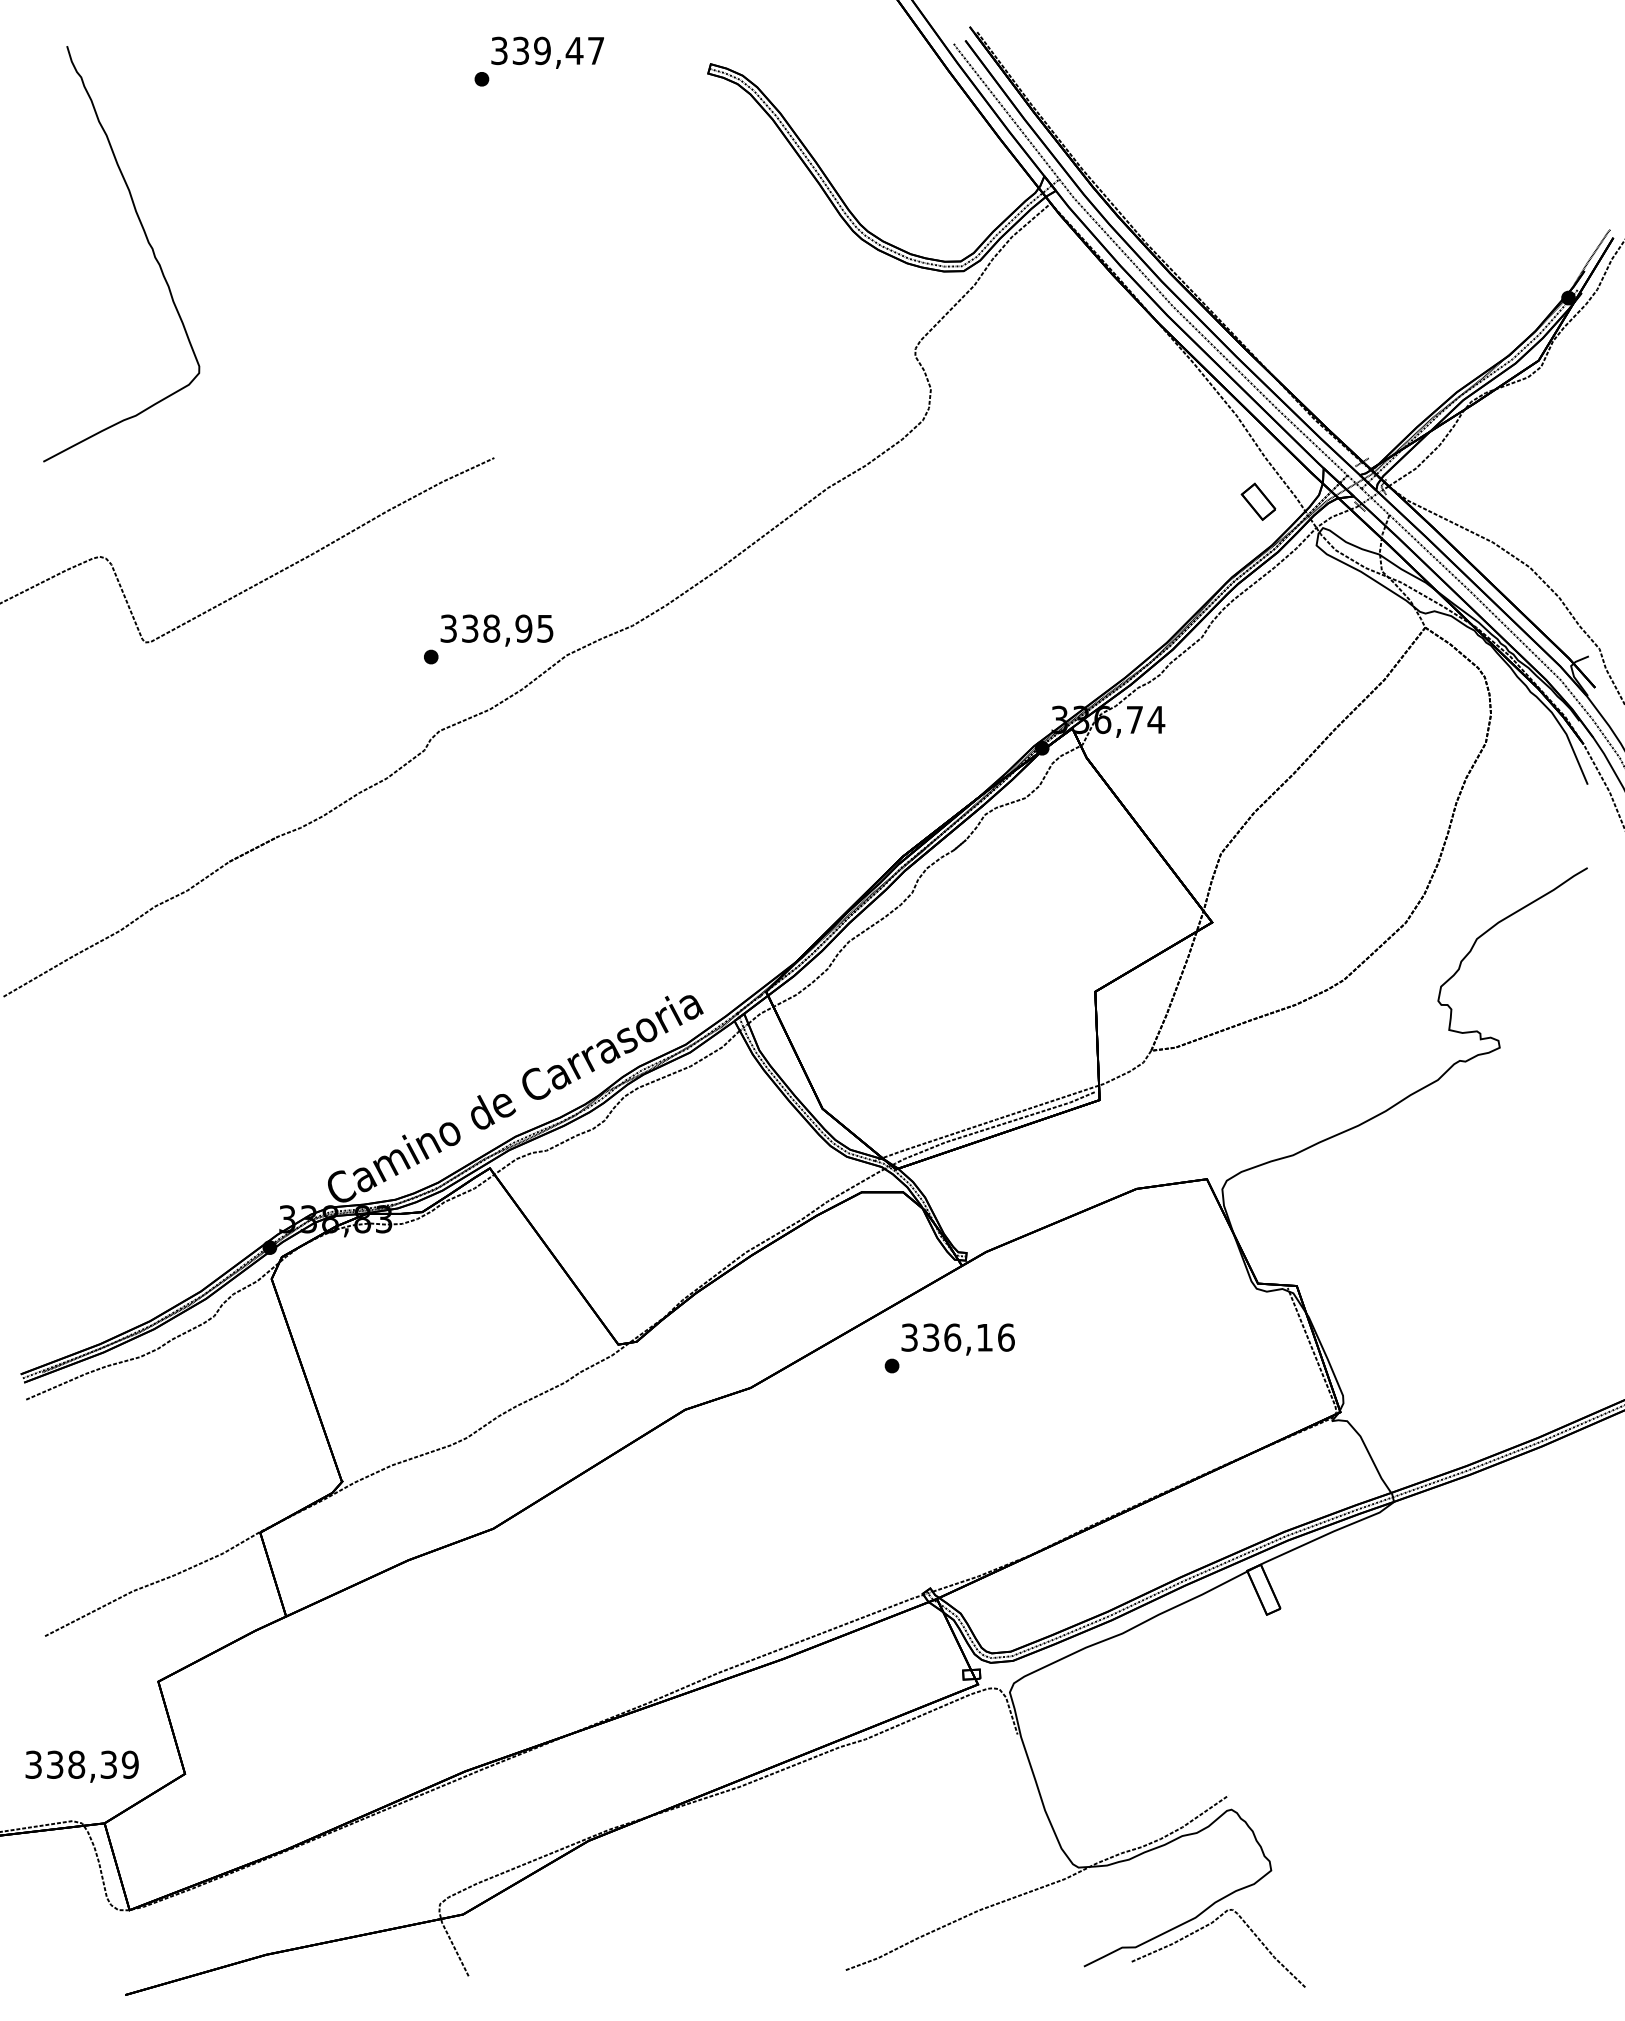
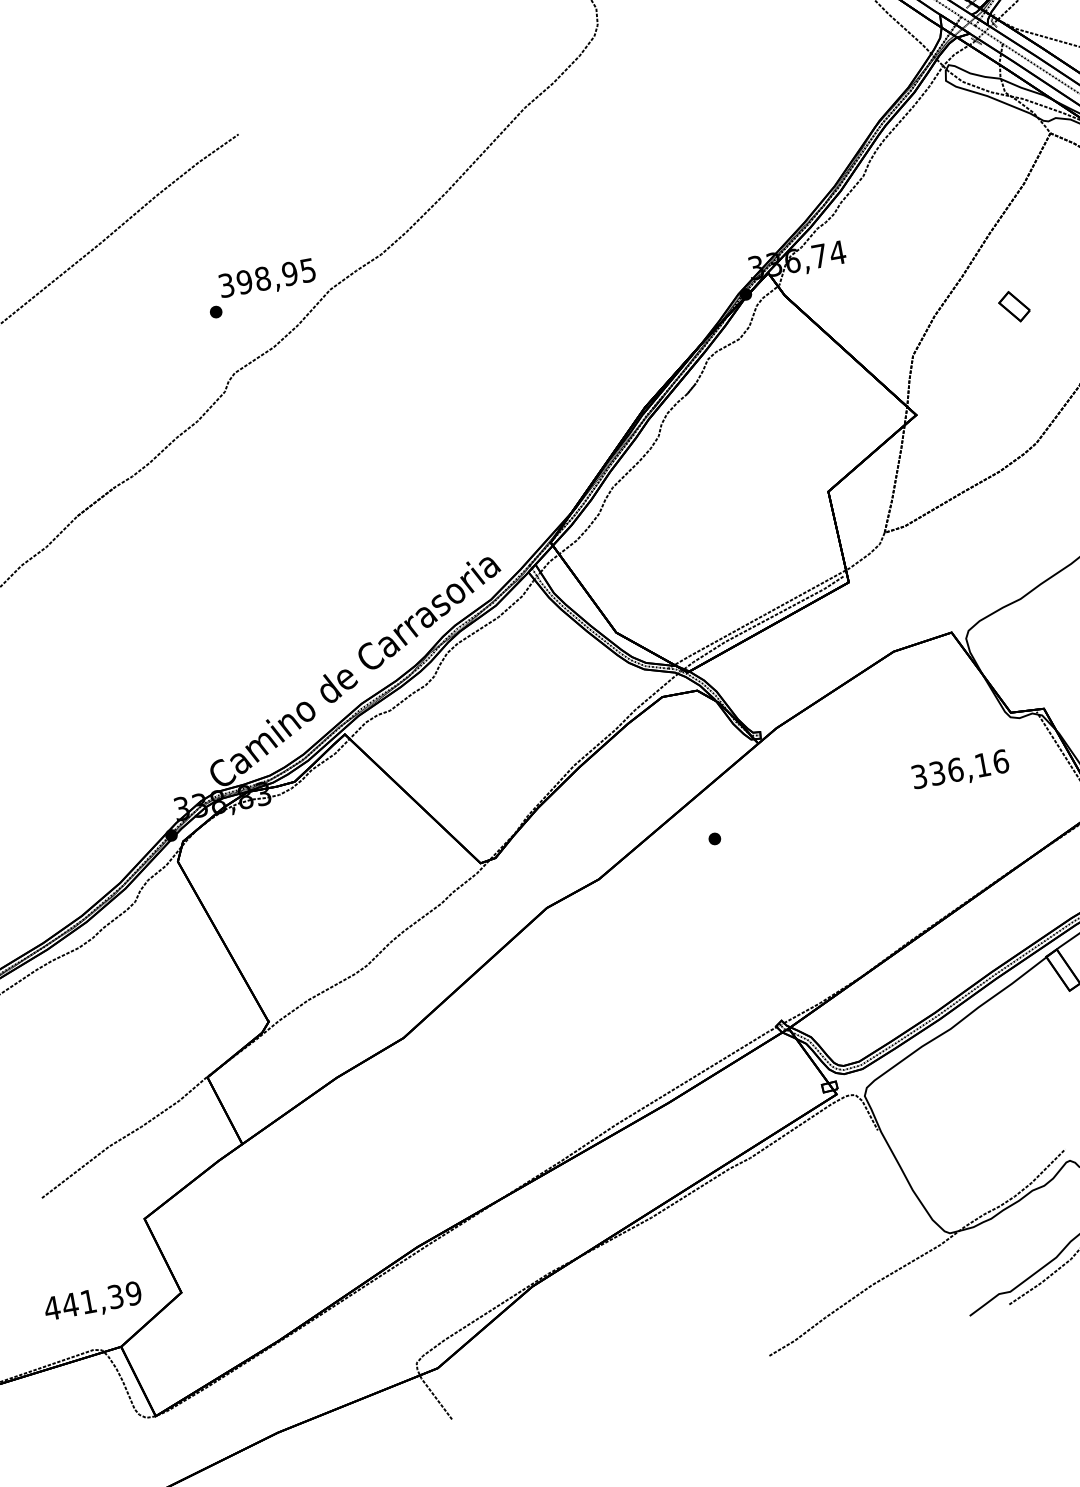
part: (1258, 501) -> (1014, 306), moved
text: (469, 628) -> (244, 282), 338,95 -> 398,95
text: (957, 1339) -> (960, 770), moved
text: (54, 1764) -> (69, 1304), 338,39 -> 441,39

